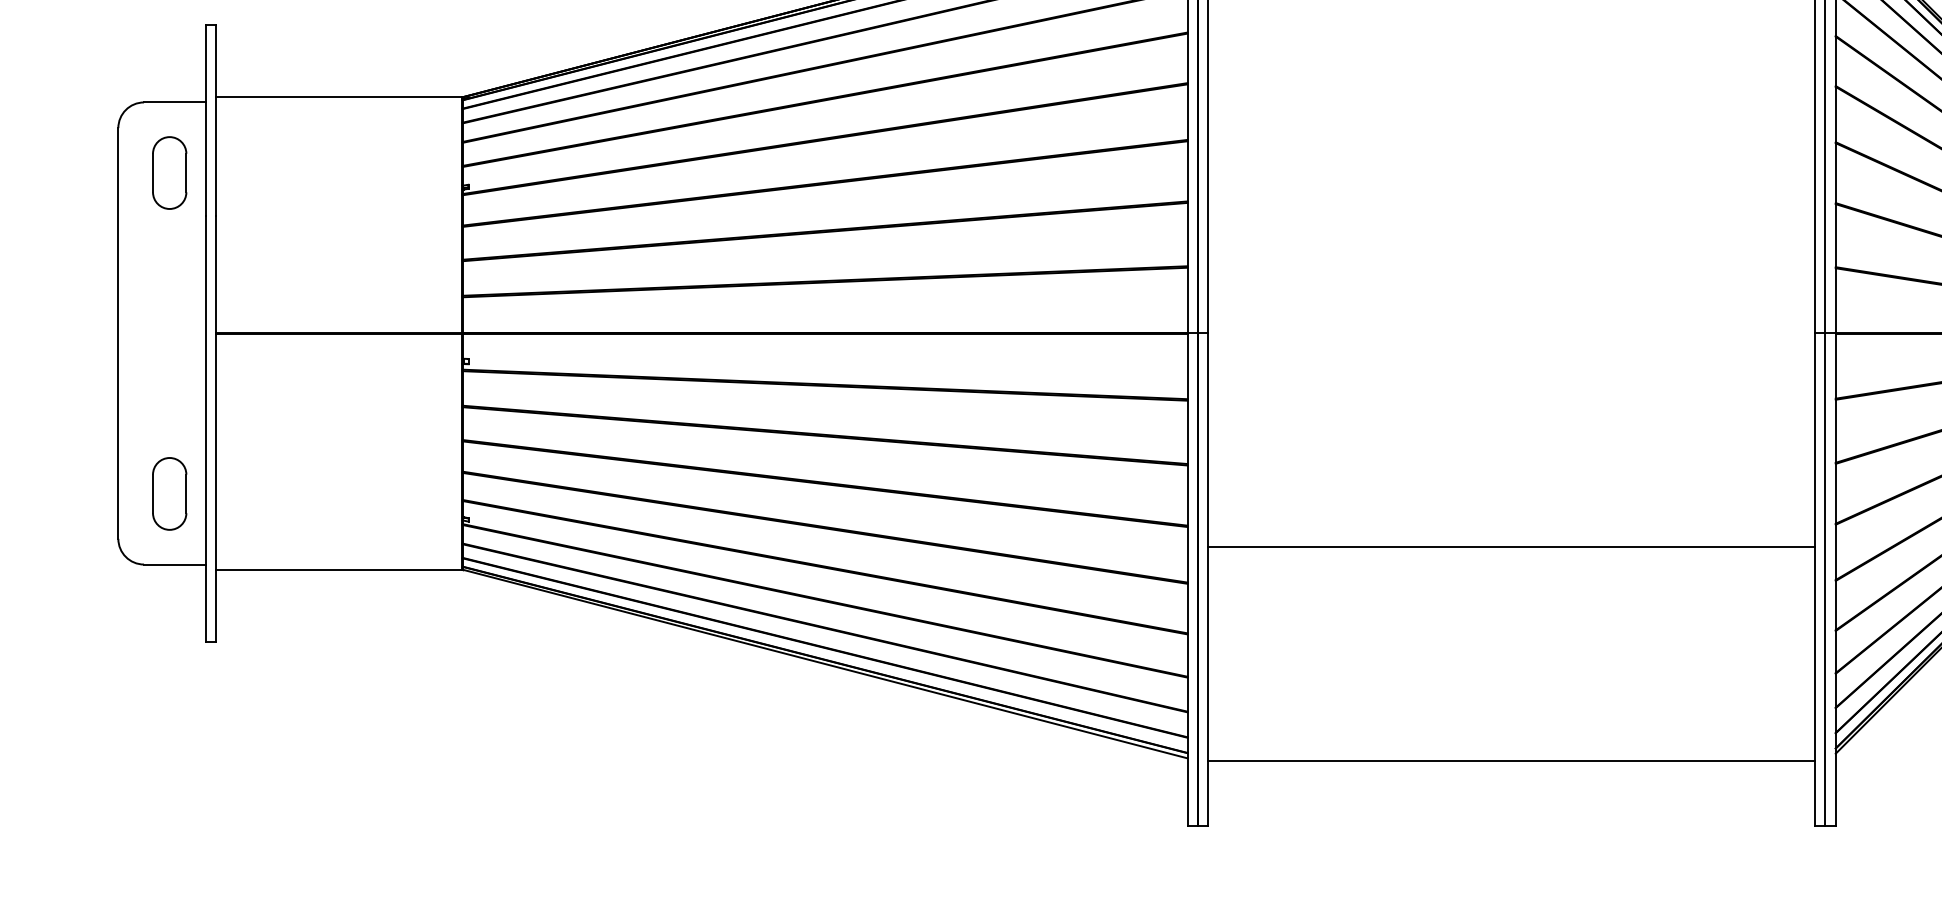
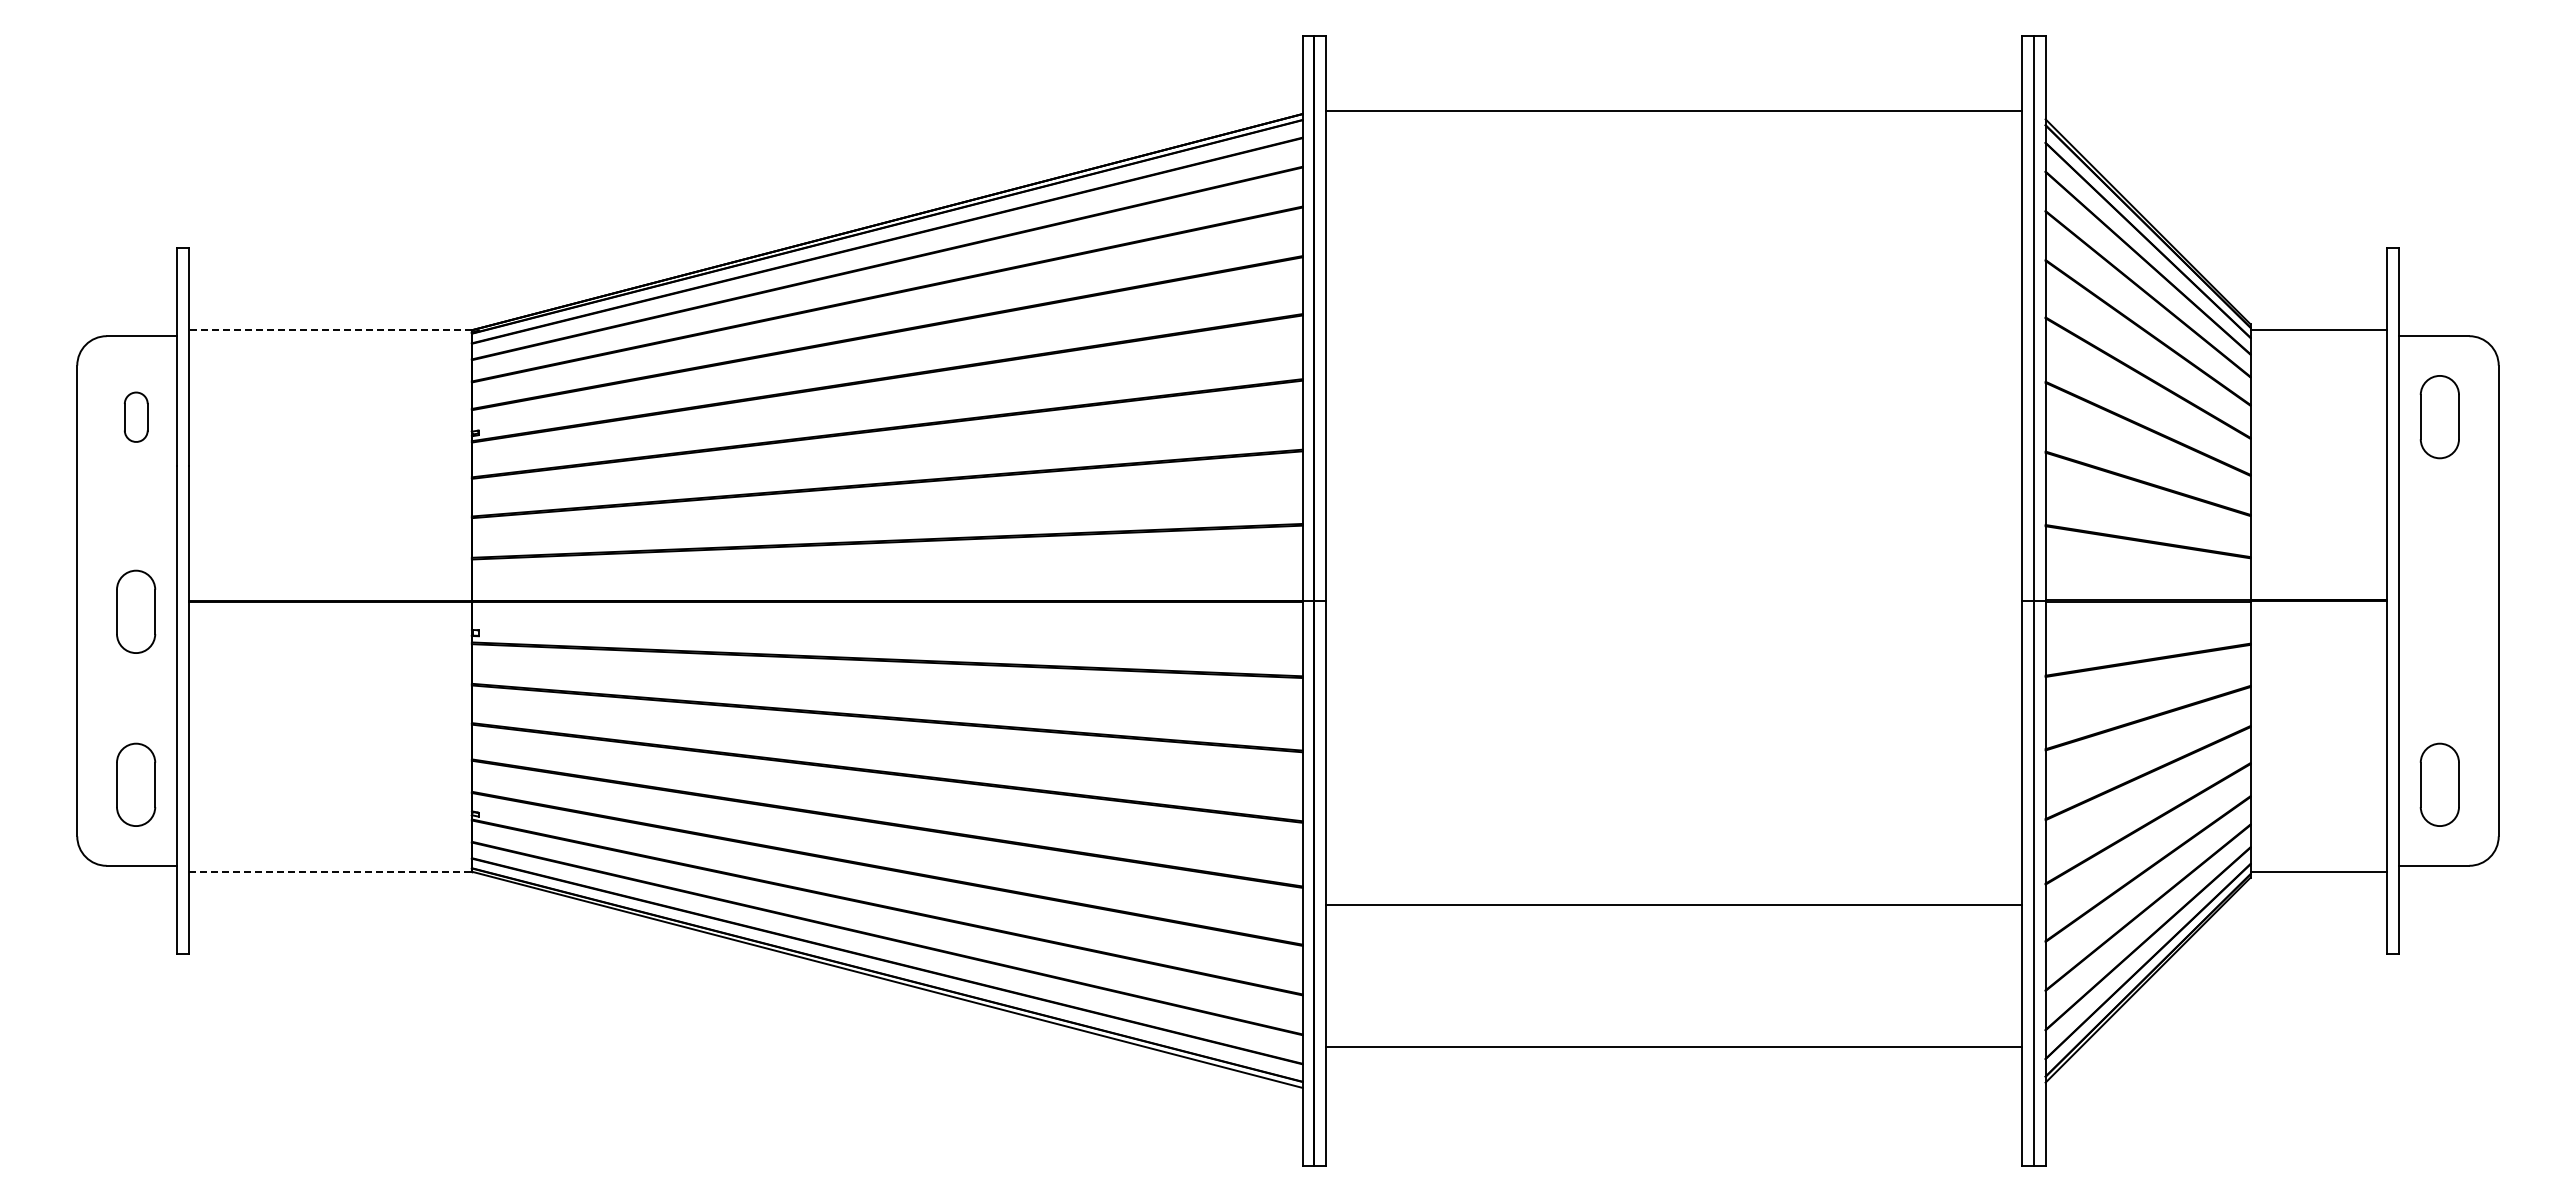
line: (338, 97) -> (329, 330), solid -> dashed
part: (170, 173) -> (136, 417), size x0.6
part: (170, 342) -> (136, 611), added
line: (1511, 546) -> (1674, 904), moved
line: (339, 569) -> (330, 871), solid -> dashed
line: (1511, 760) -> (1674, 1046), moved

